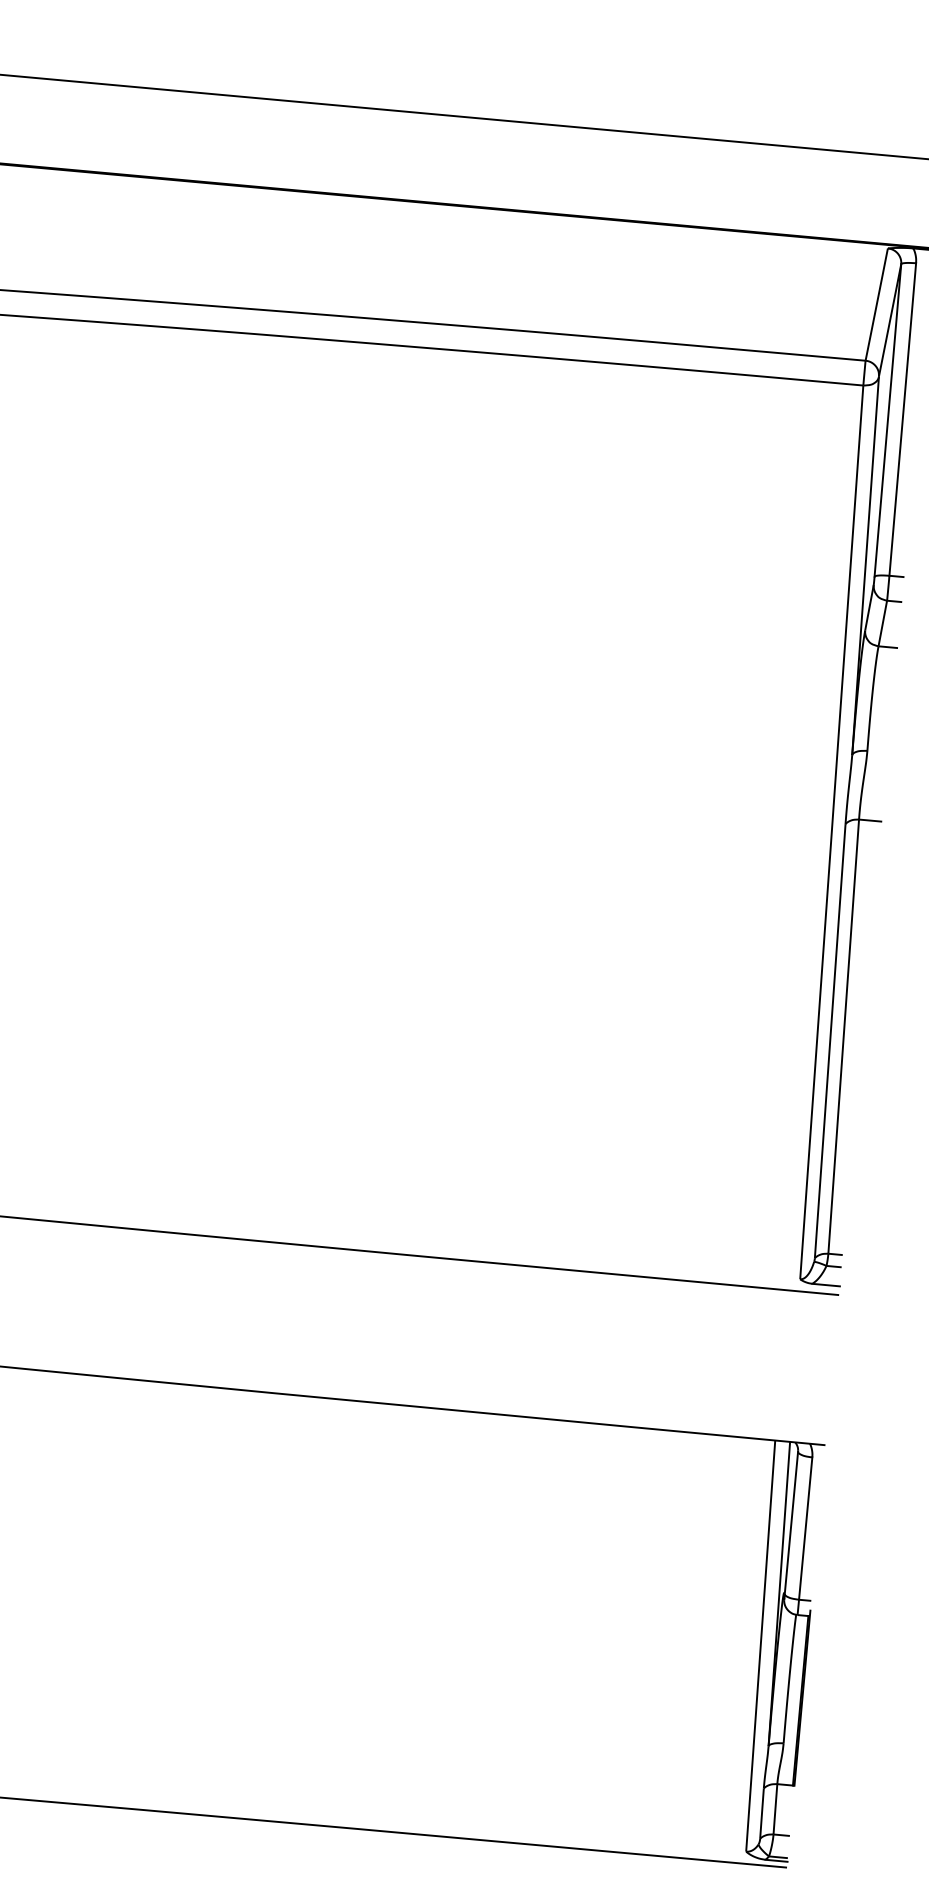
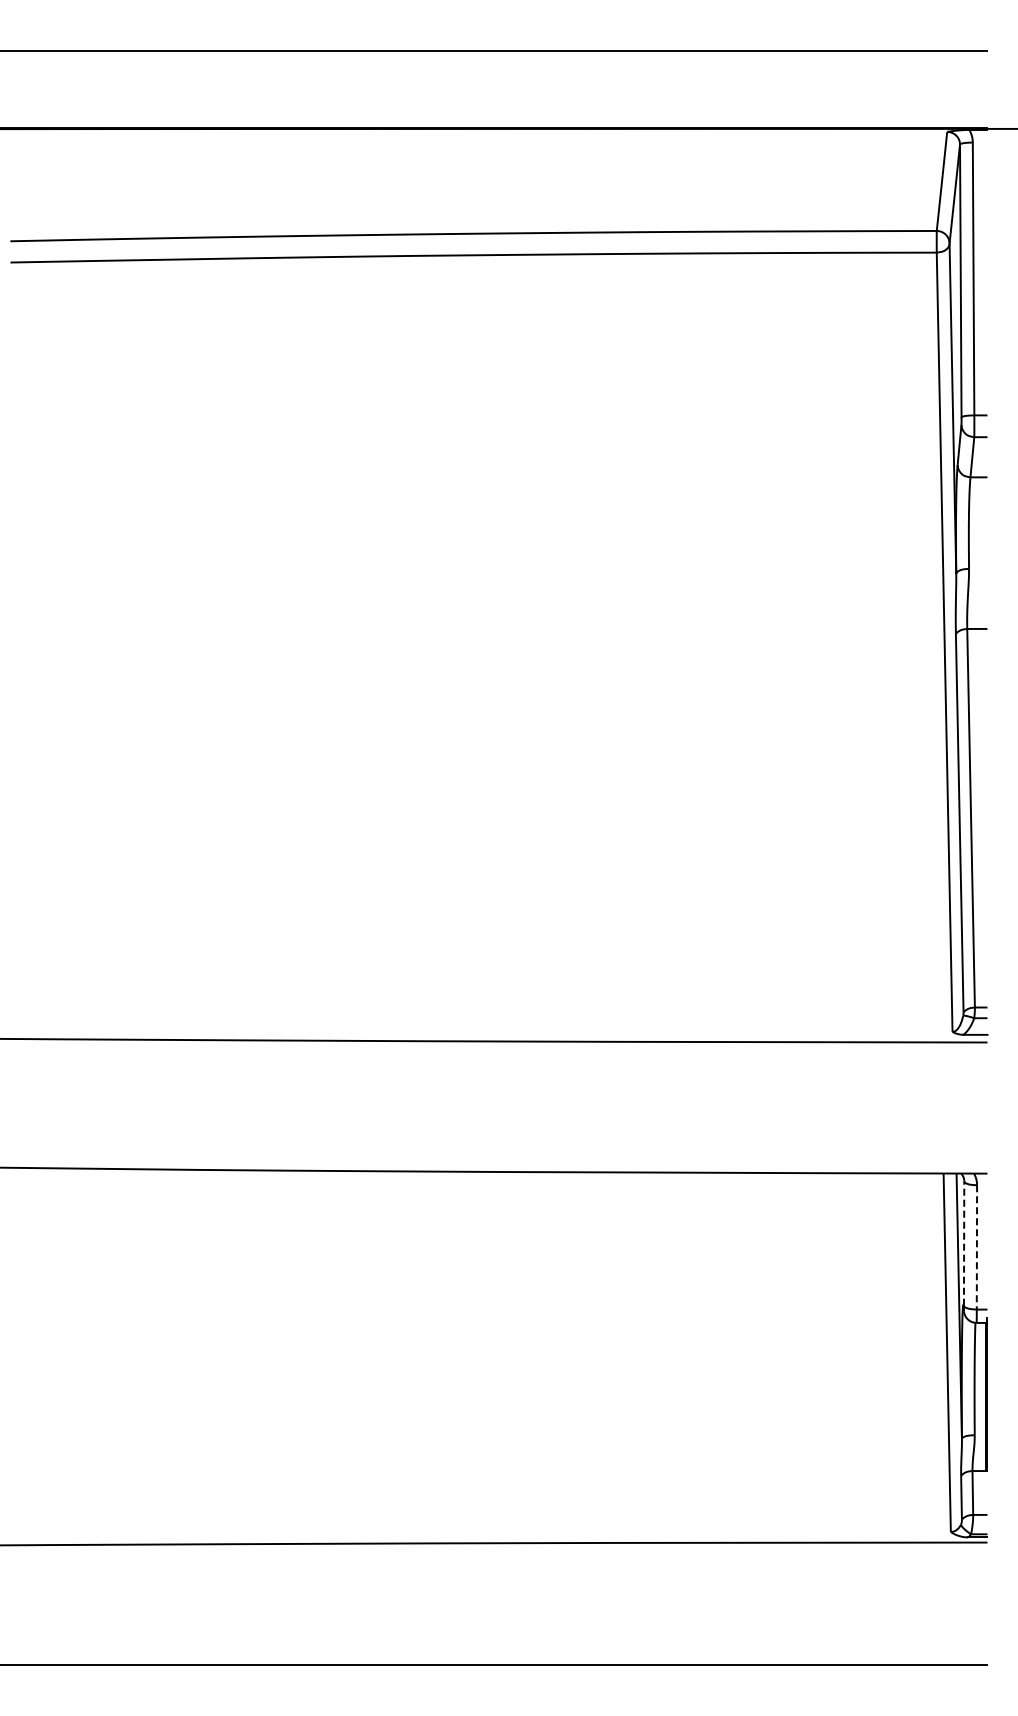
line: (791, 1522) -> (964, 1243), solid -> dashed
line: (805, 1528) -> (976, 1247), solid -> dashed

